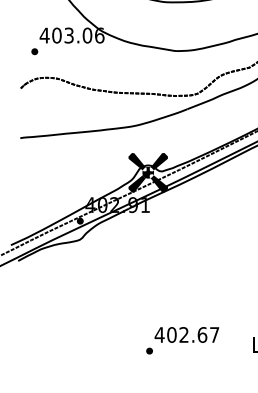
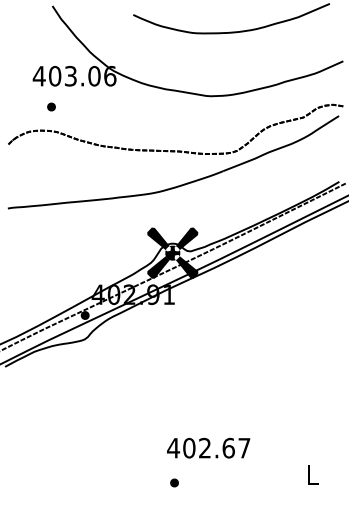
part: (34, 51) -> (51, 106), moved
text: (186, 334) -> (208, 447), moved

